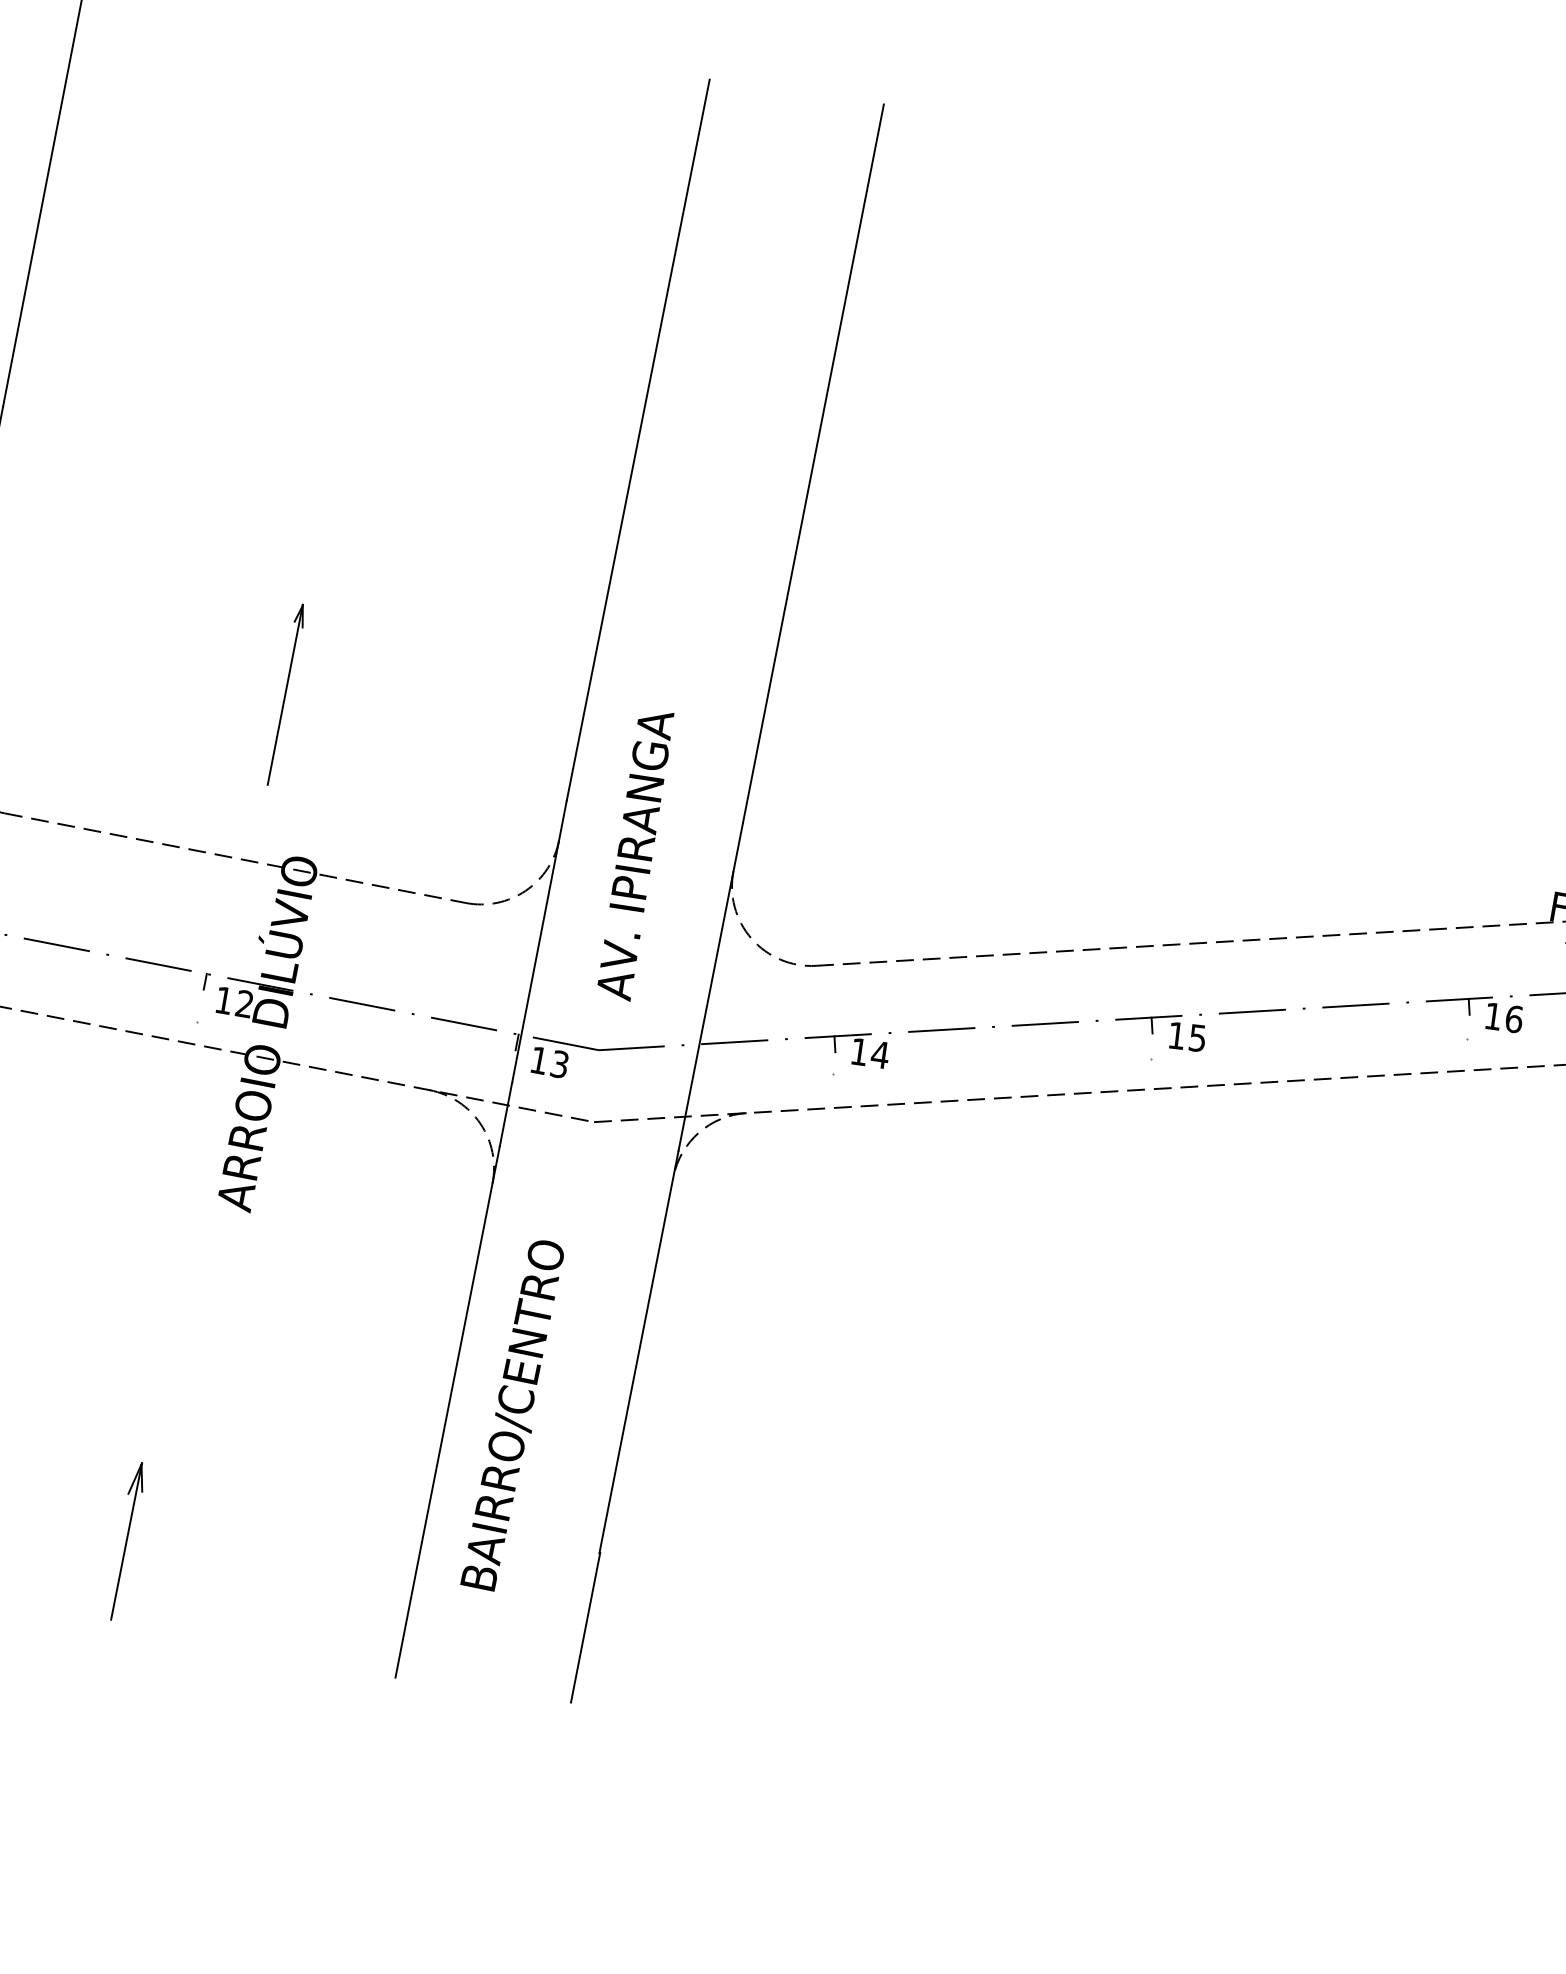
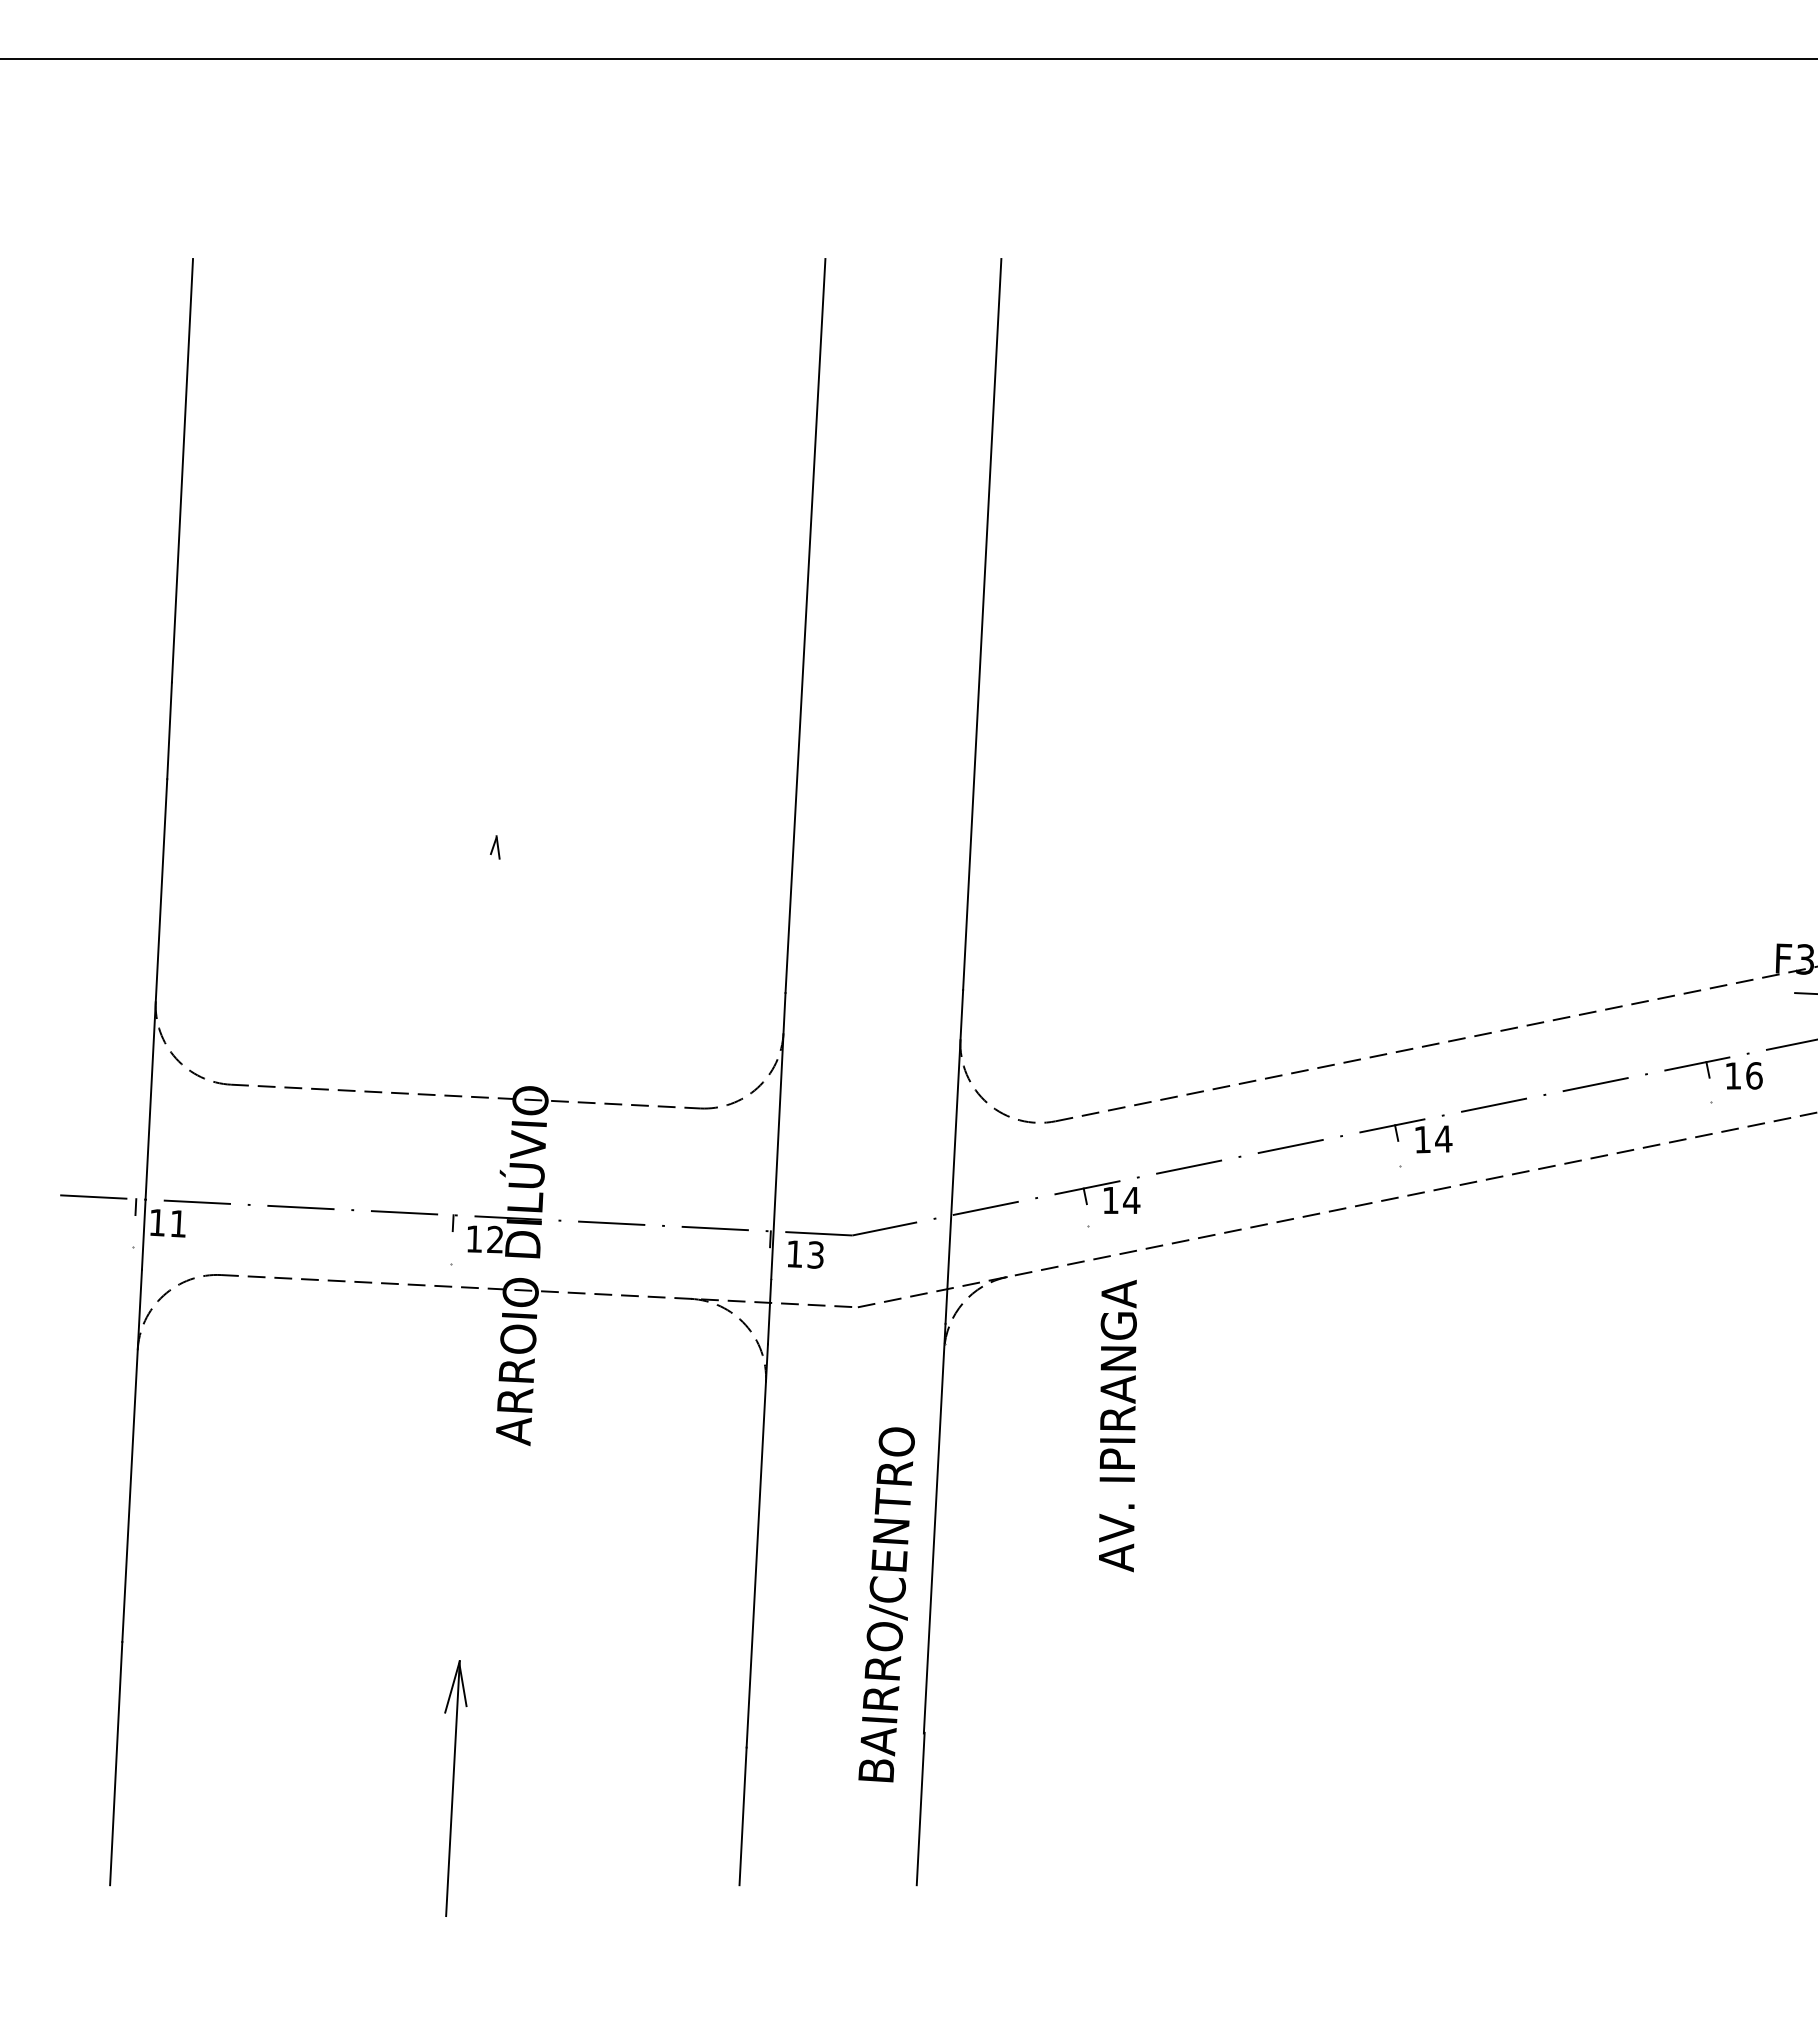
line: (284, 694) -> (491, 927), removed
text: (634, 854) -> (1117, 1425), moved
text: (1197, 1038) -> (1443, 1139), 15 -> 14
text: (512, 1414) -> (886, 1604), moved
part: (128, 1540) -> (455, 1787), size x1.6

